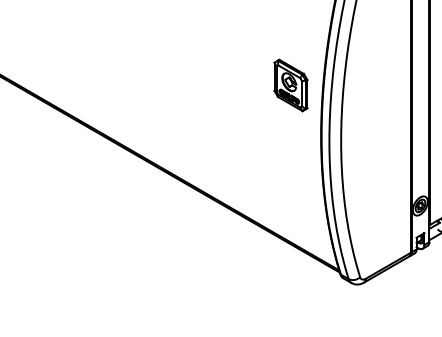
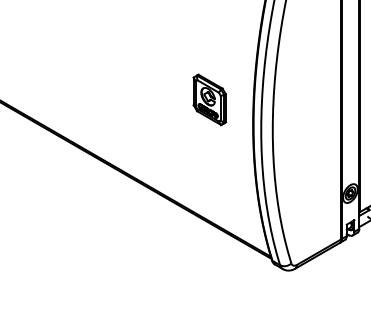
part: (290, 85) -> (209, 99), moved

